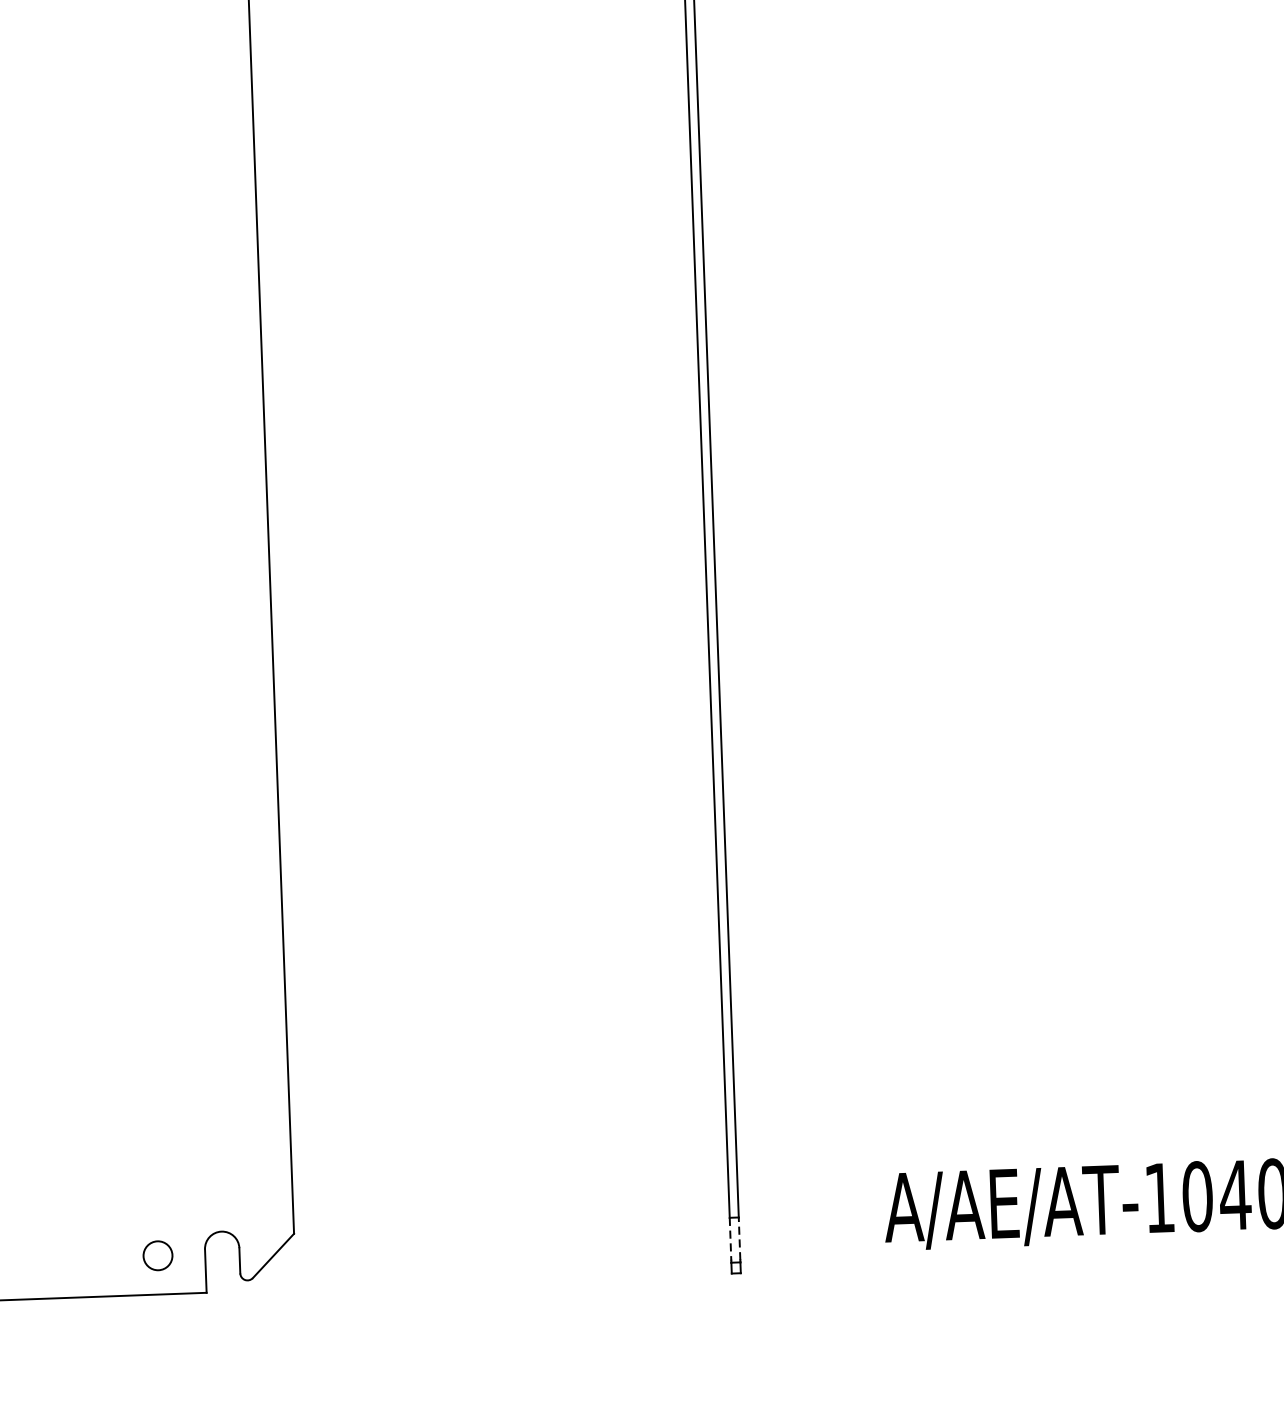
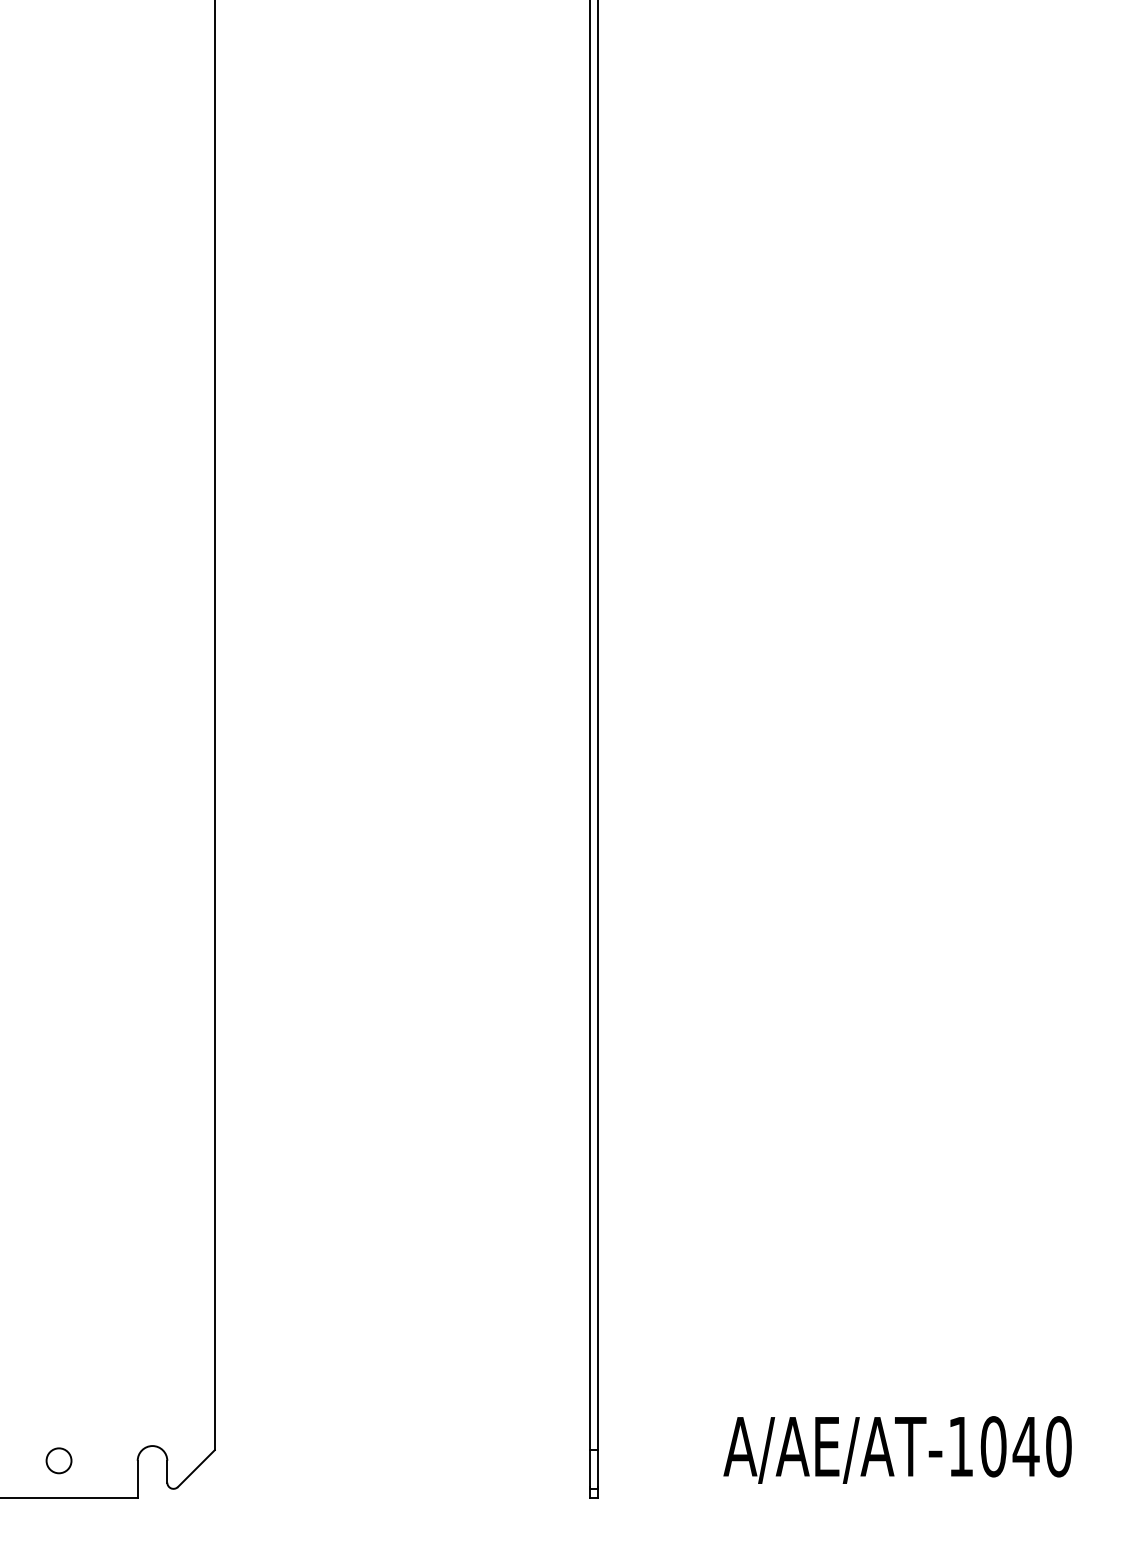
line: (740, 1238) -> (598, 1468), dashed -> solid
line: (730, 1240) -> (590, 1469), dashed -> solid
circle: (157, 1255) -> (58, 1460), moved

